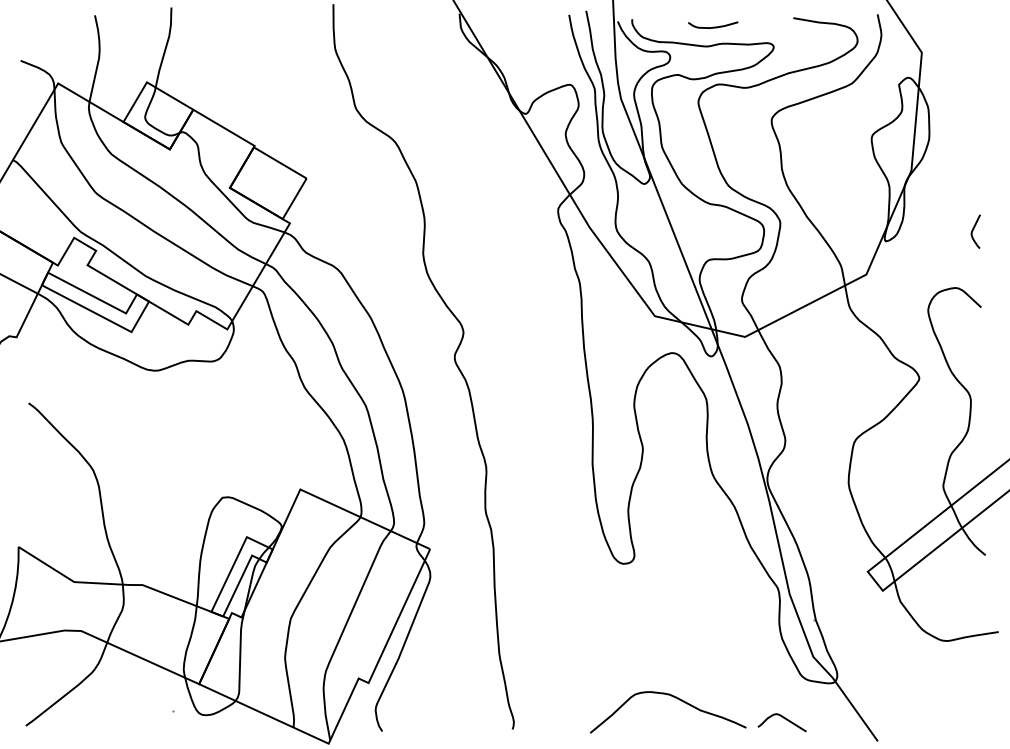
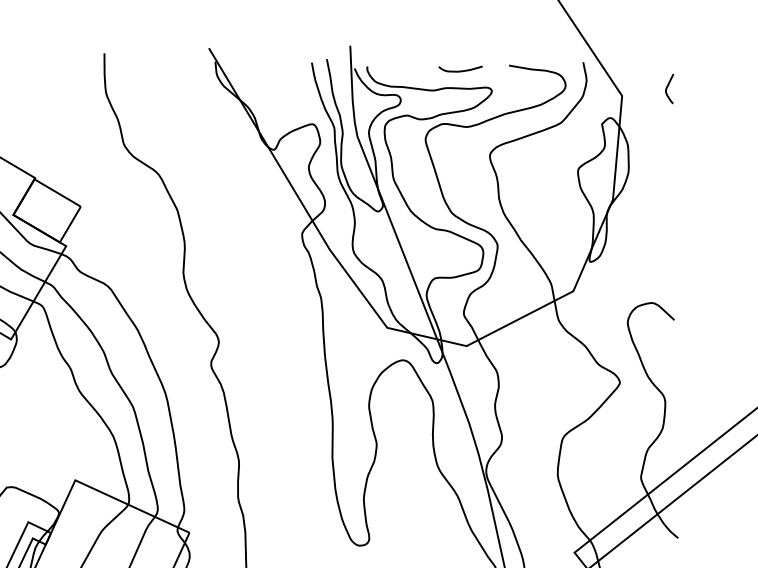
curve: (713, 26) -> (460, 70), moved
curve: (973, 231) -> (667, 88), moved

